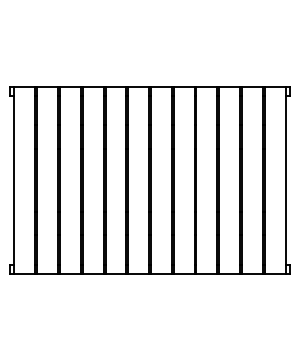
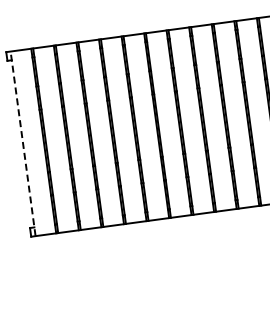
line: (14, 180) -> (23, 143), solid -> dashed

